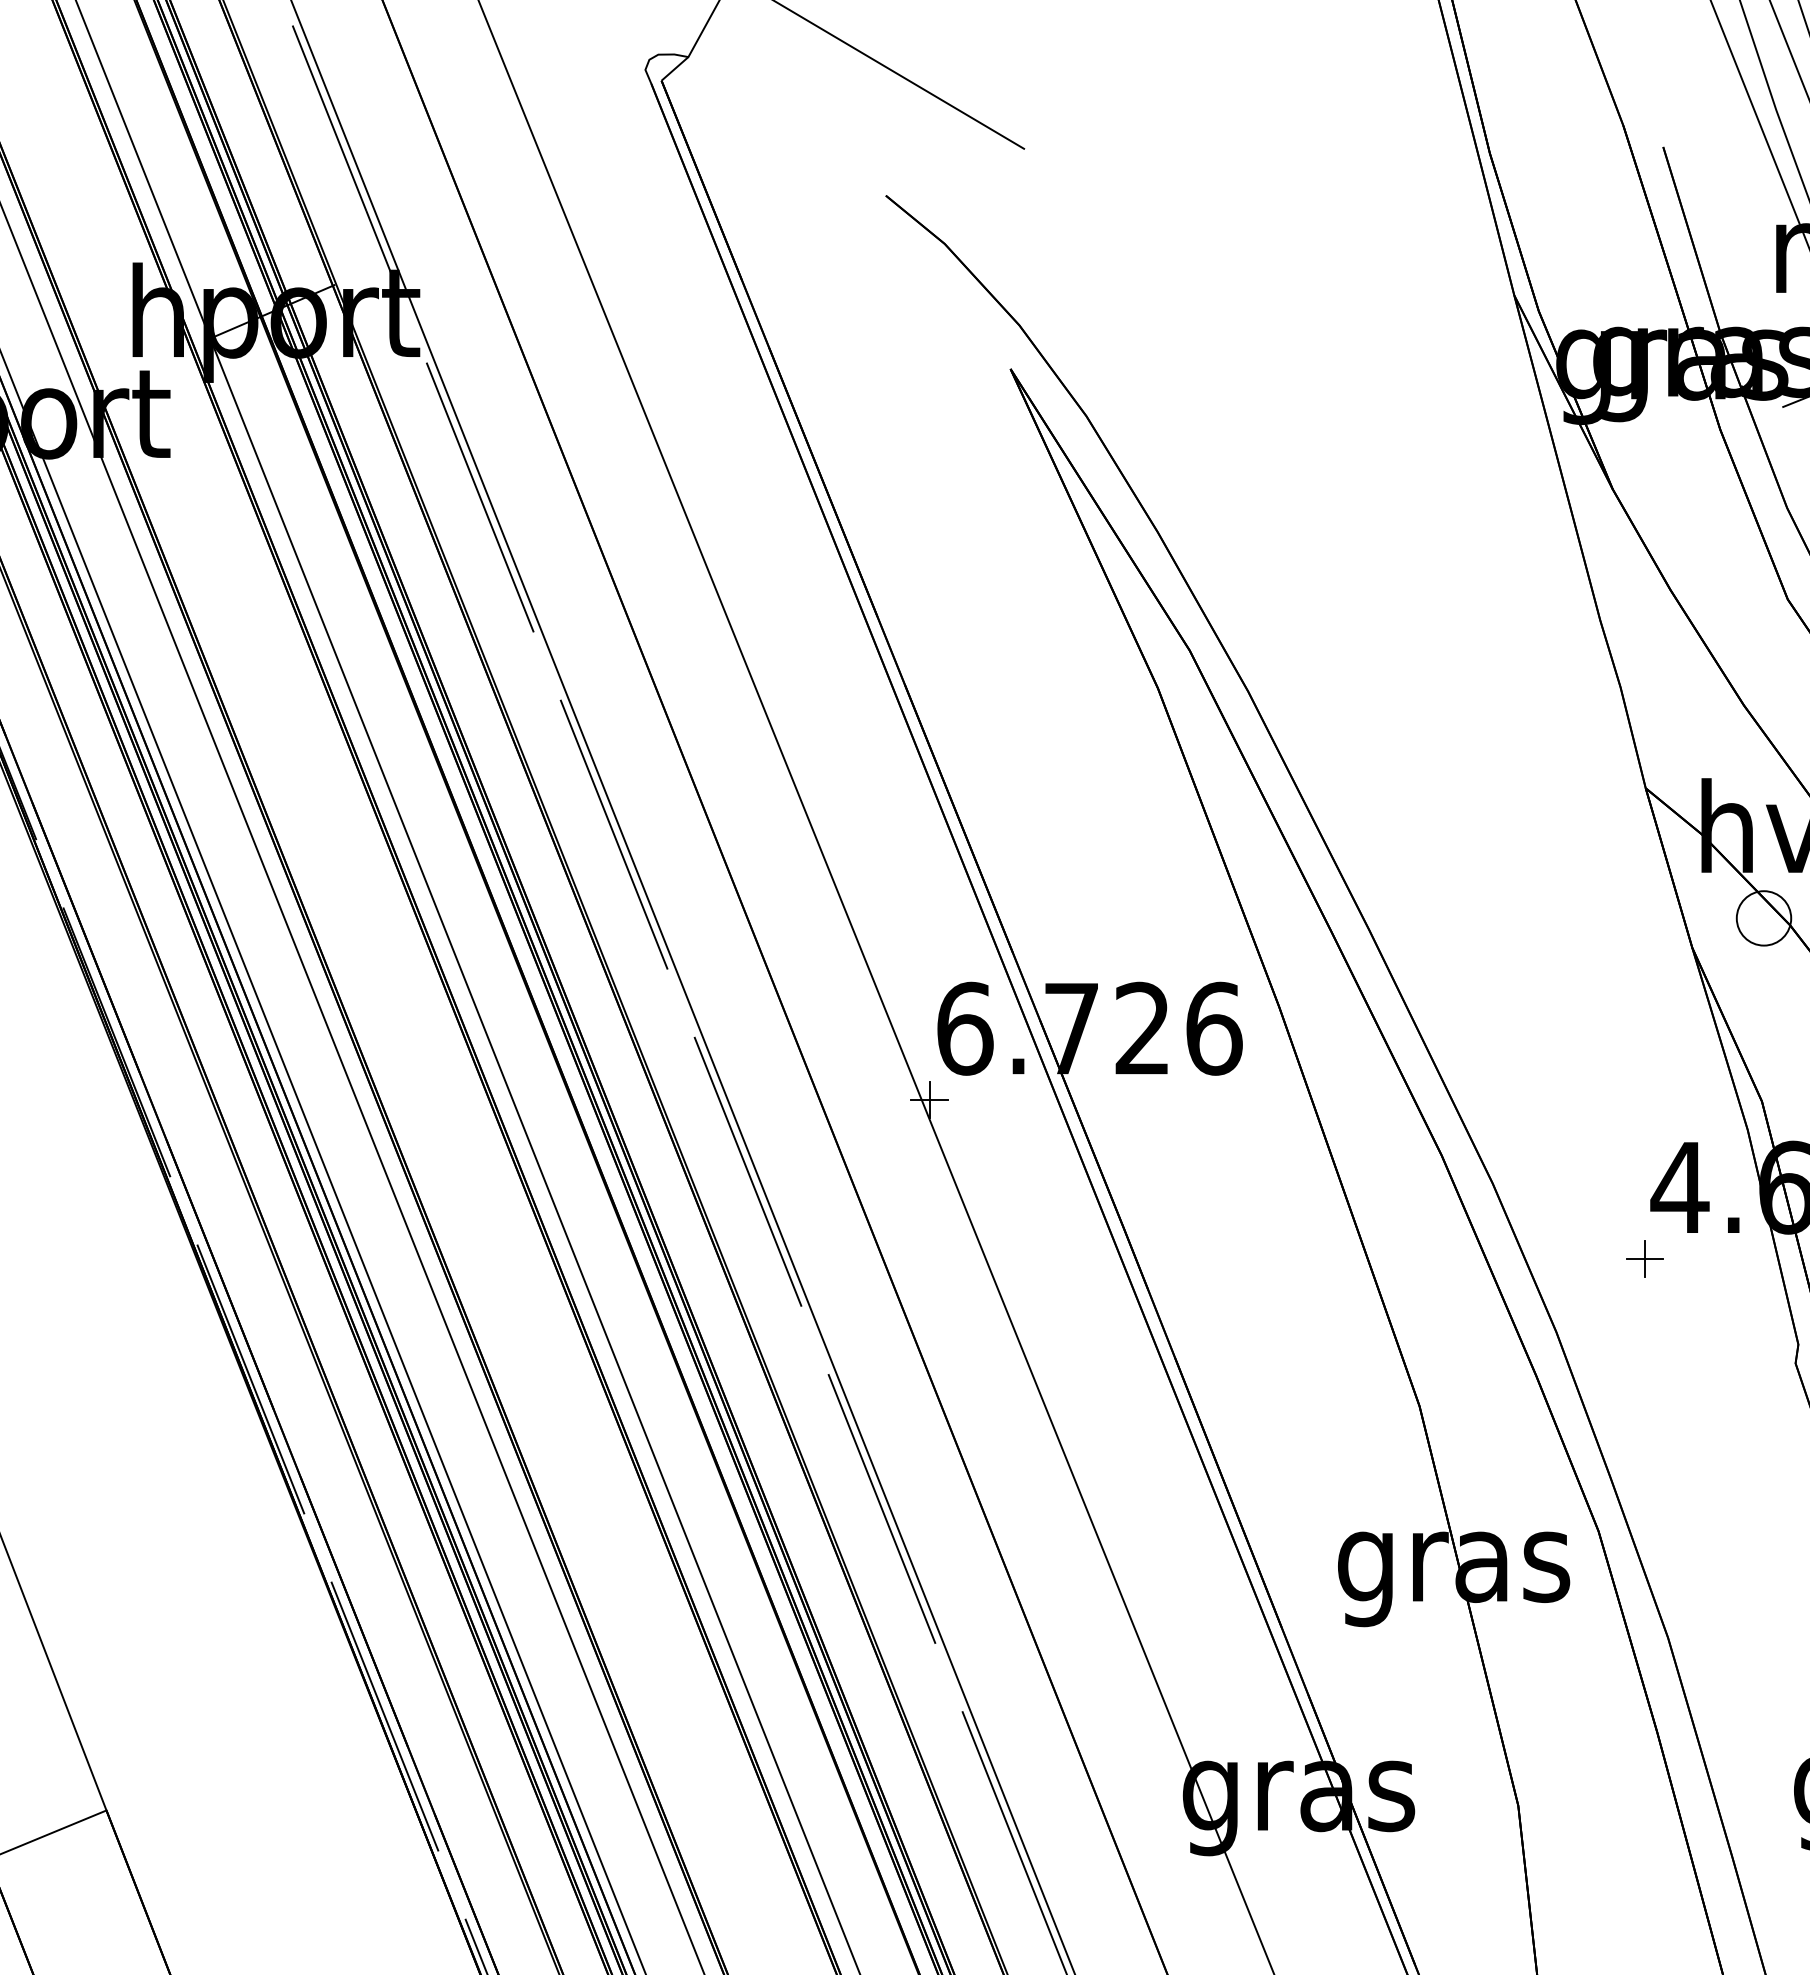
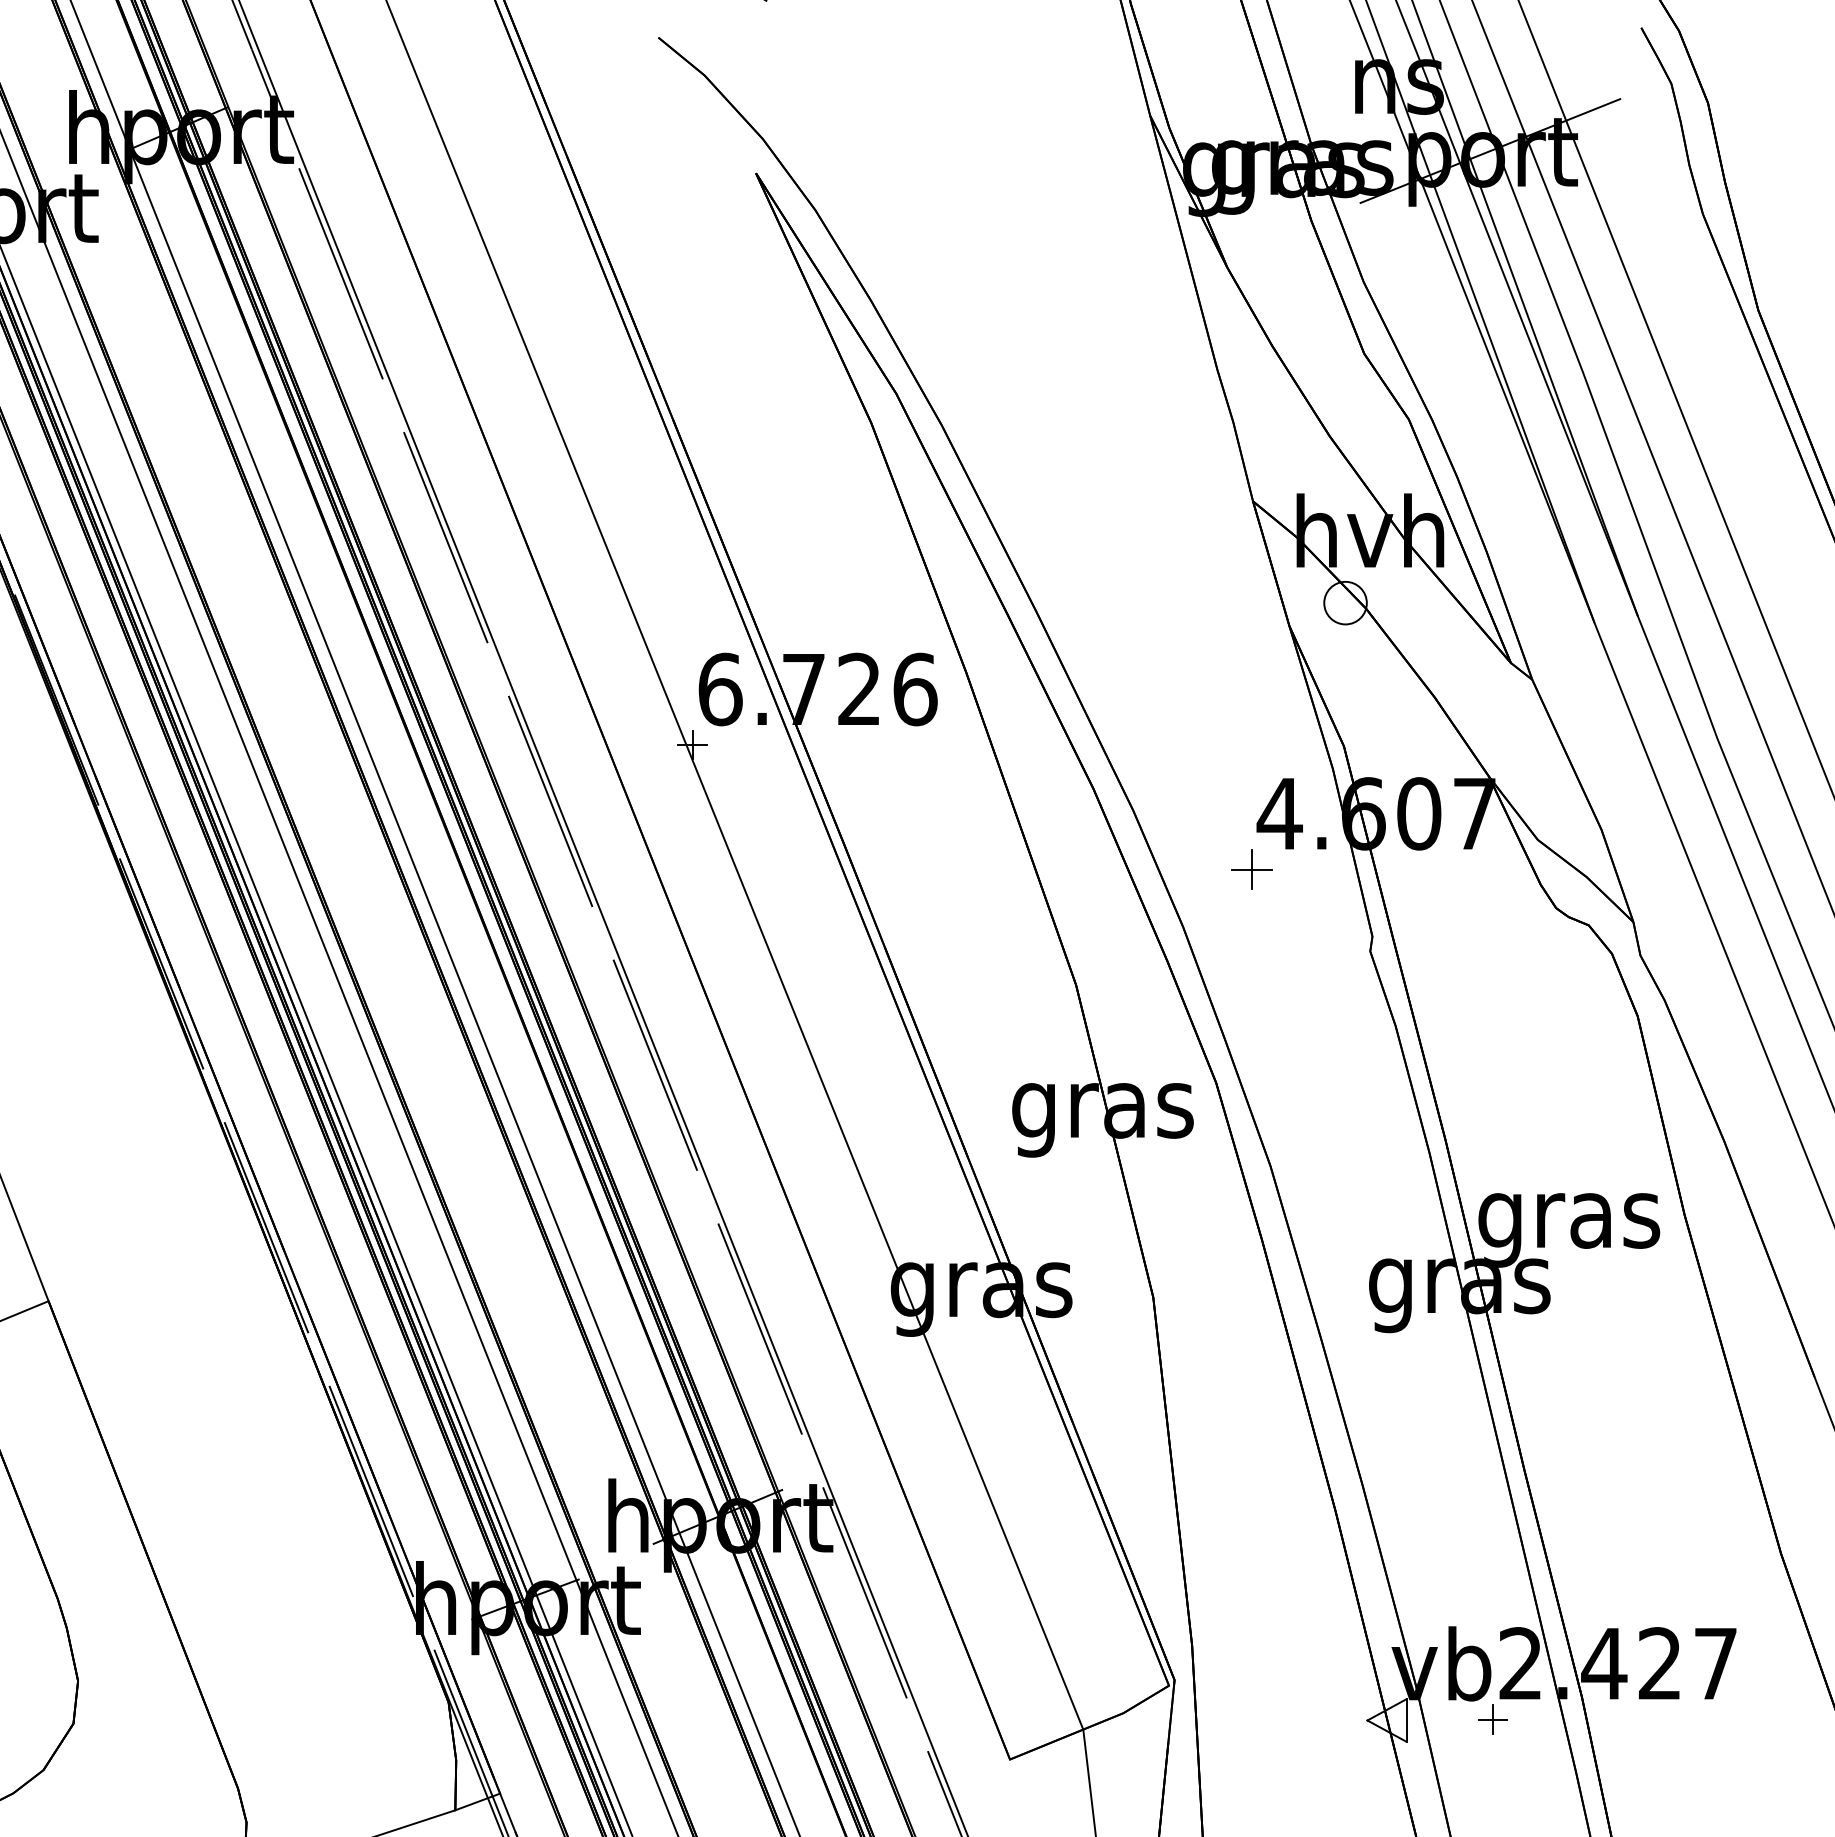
part: (1643, 1258) -> (1251, 869), size x1.4

